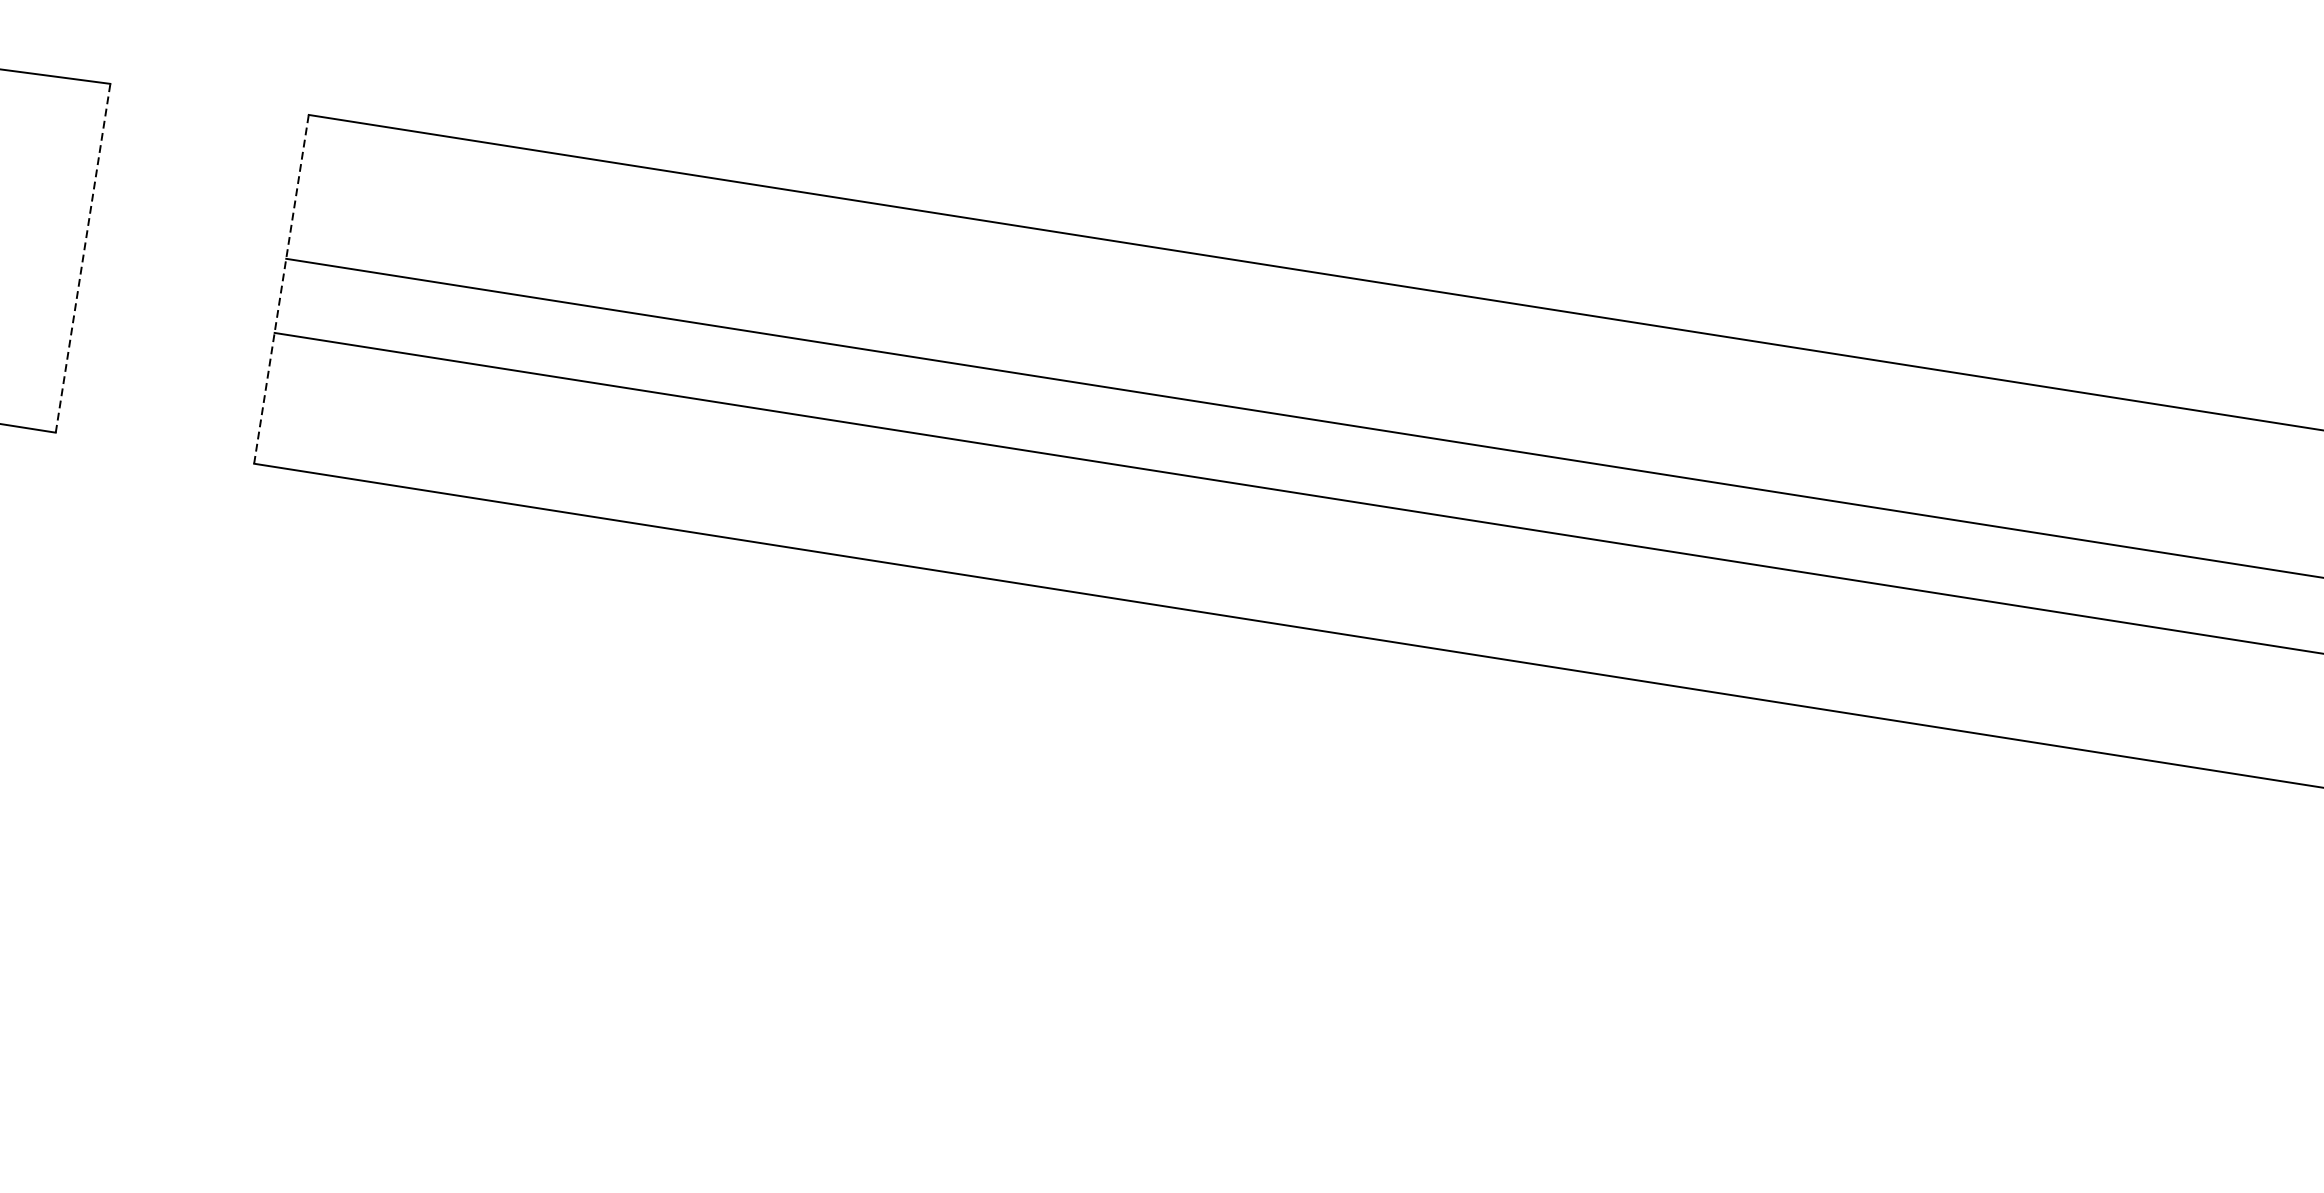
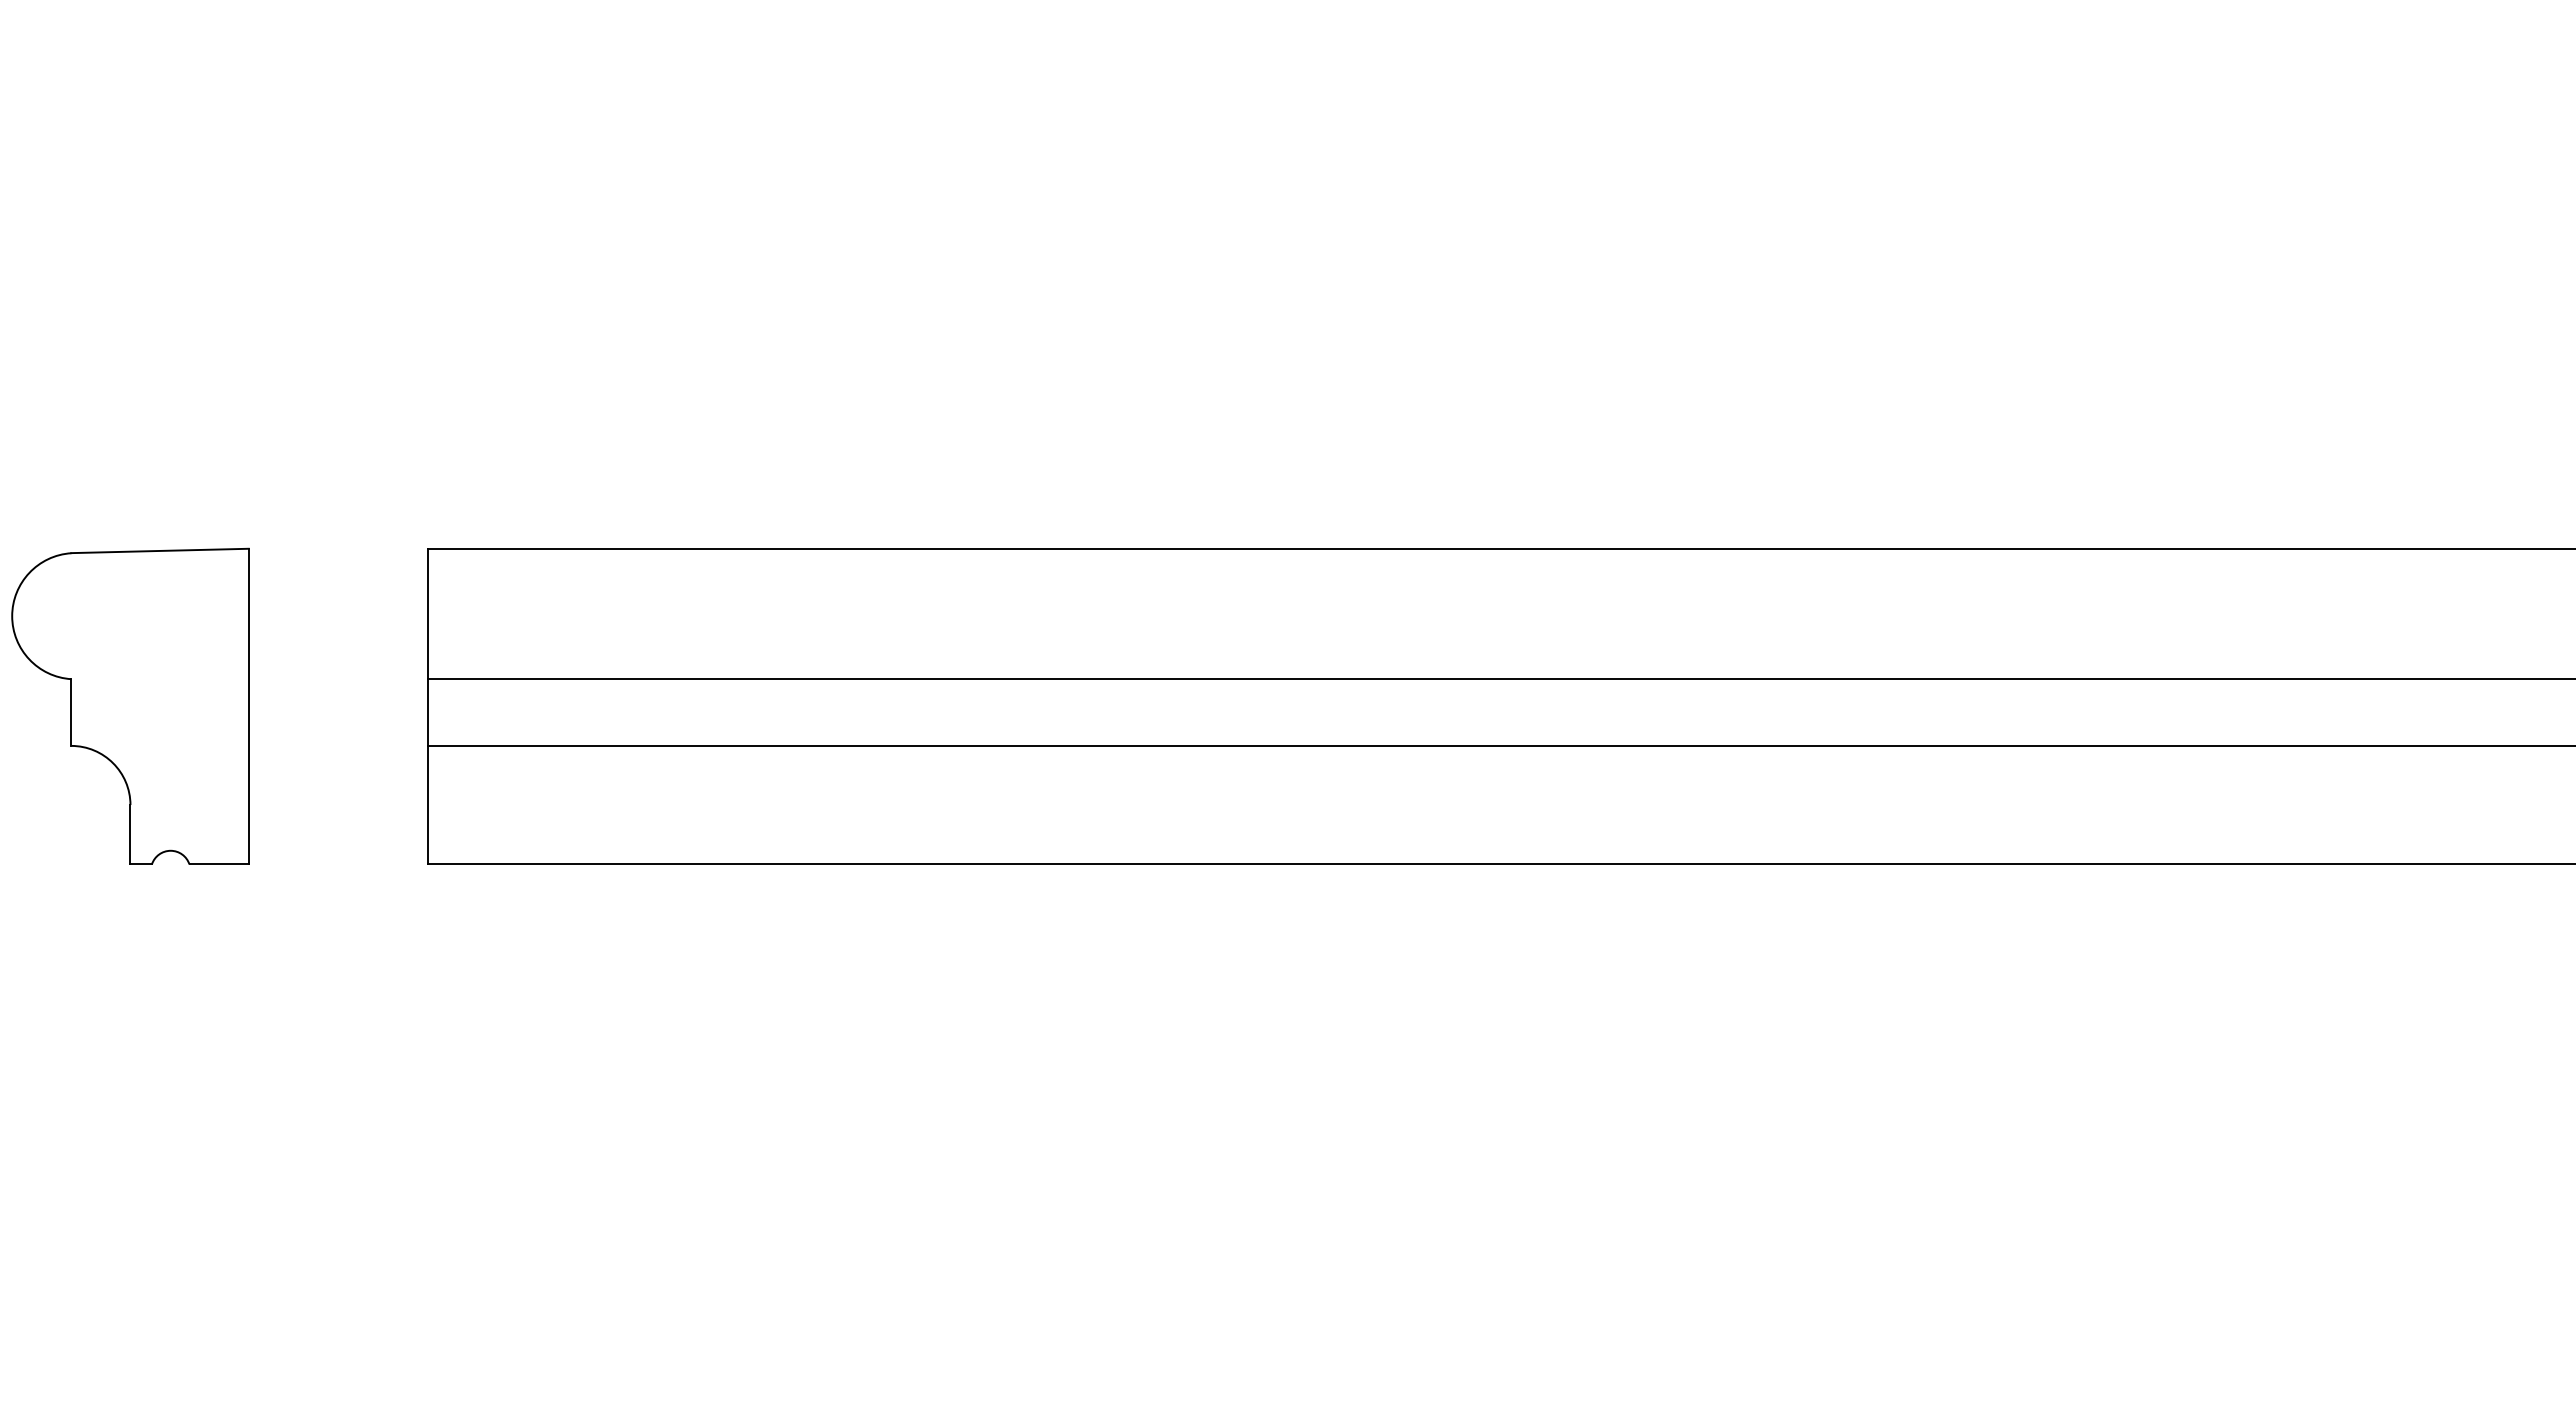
line: (82, 258) -> (248, 706), dashed -> solid
line: (281, 289) -> (428, 706), dashed -> solid

